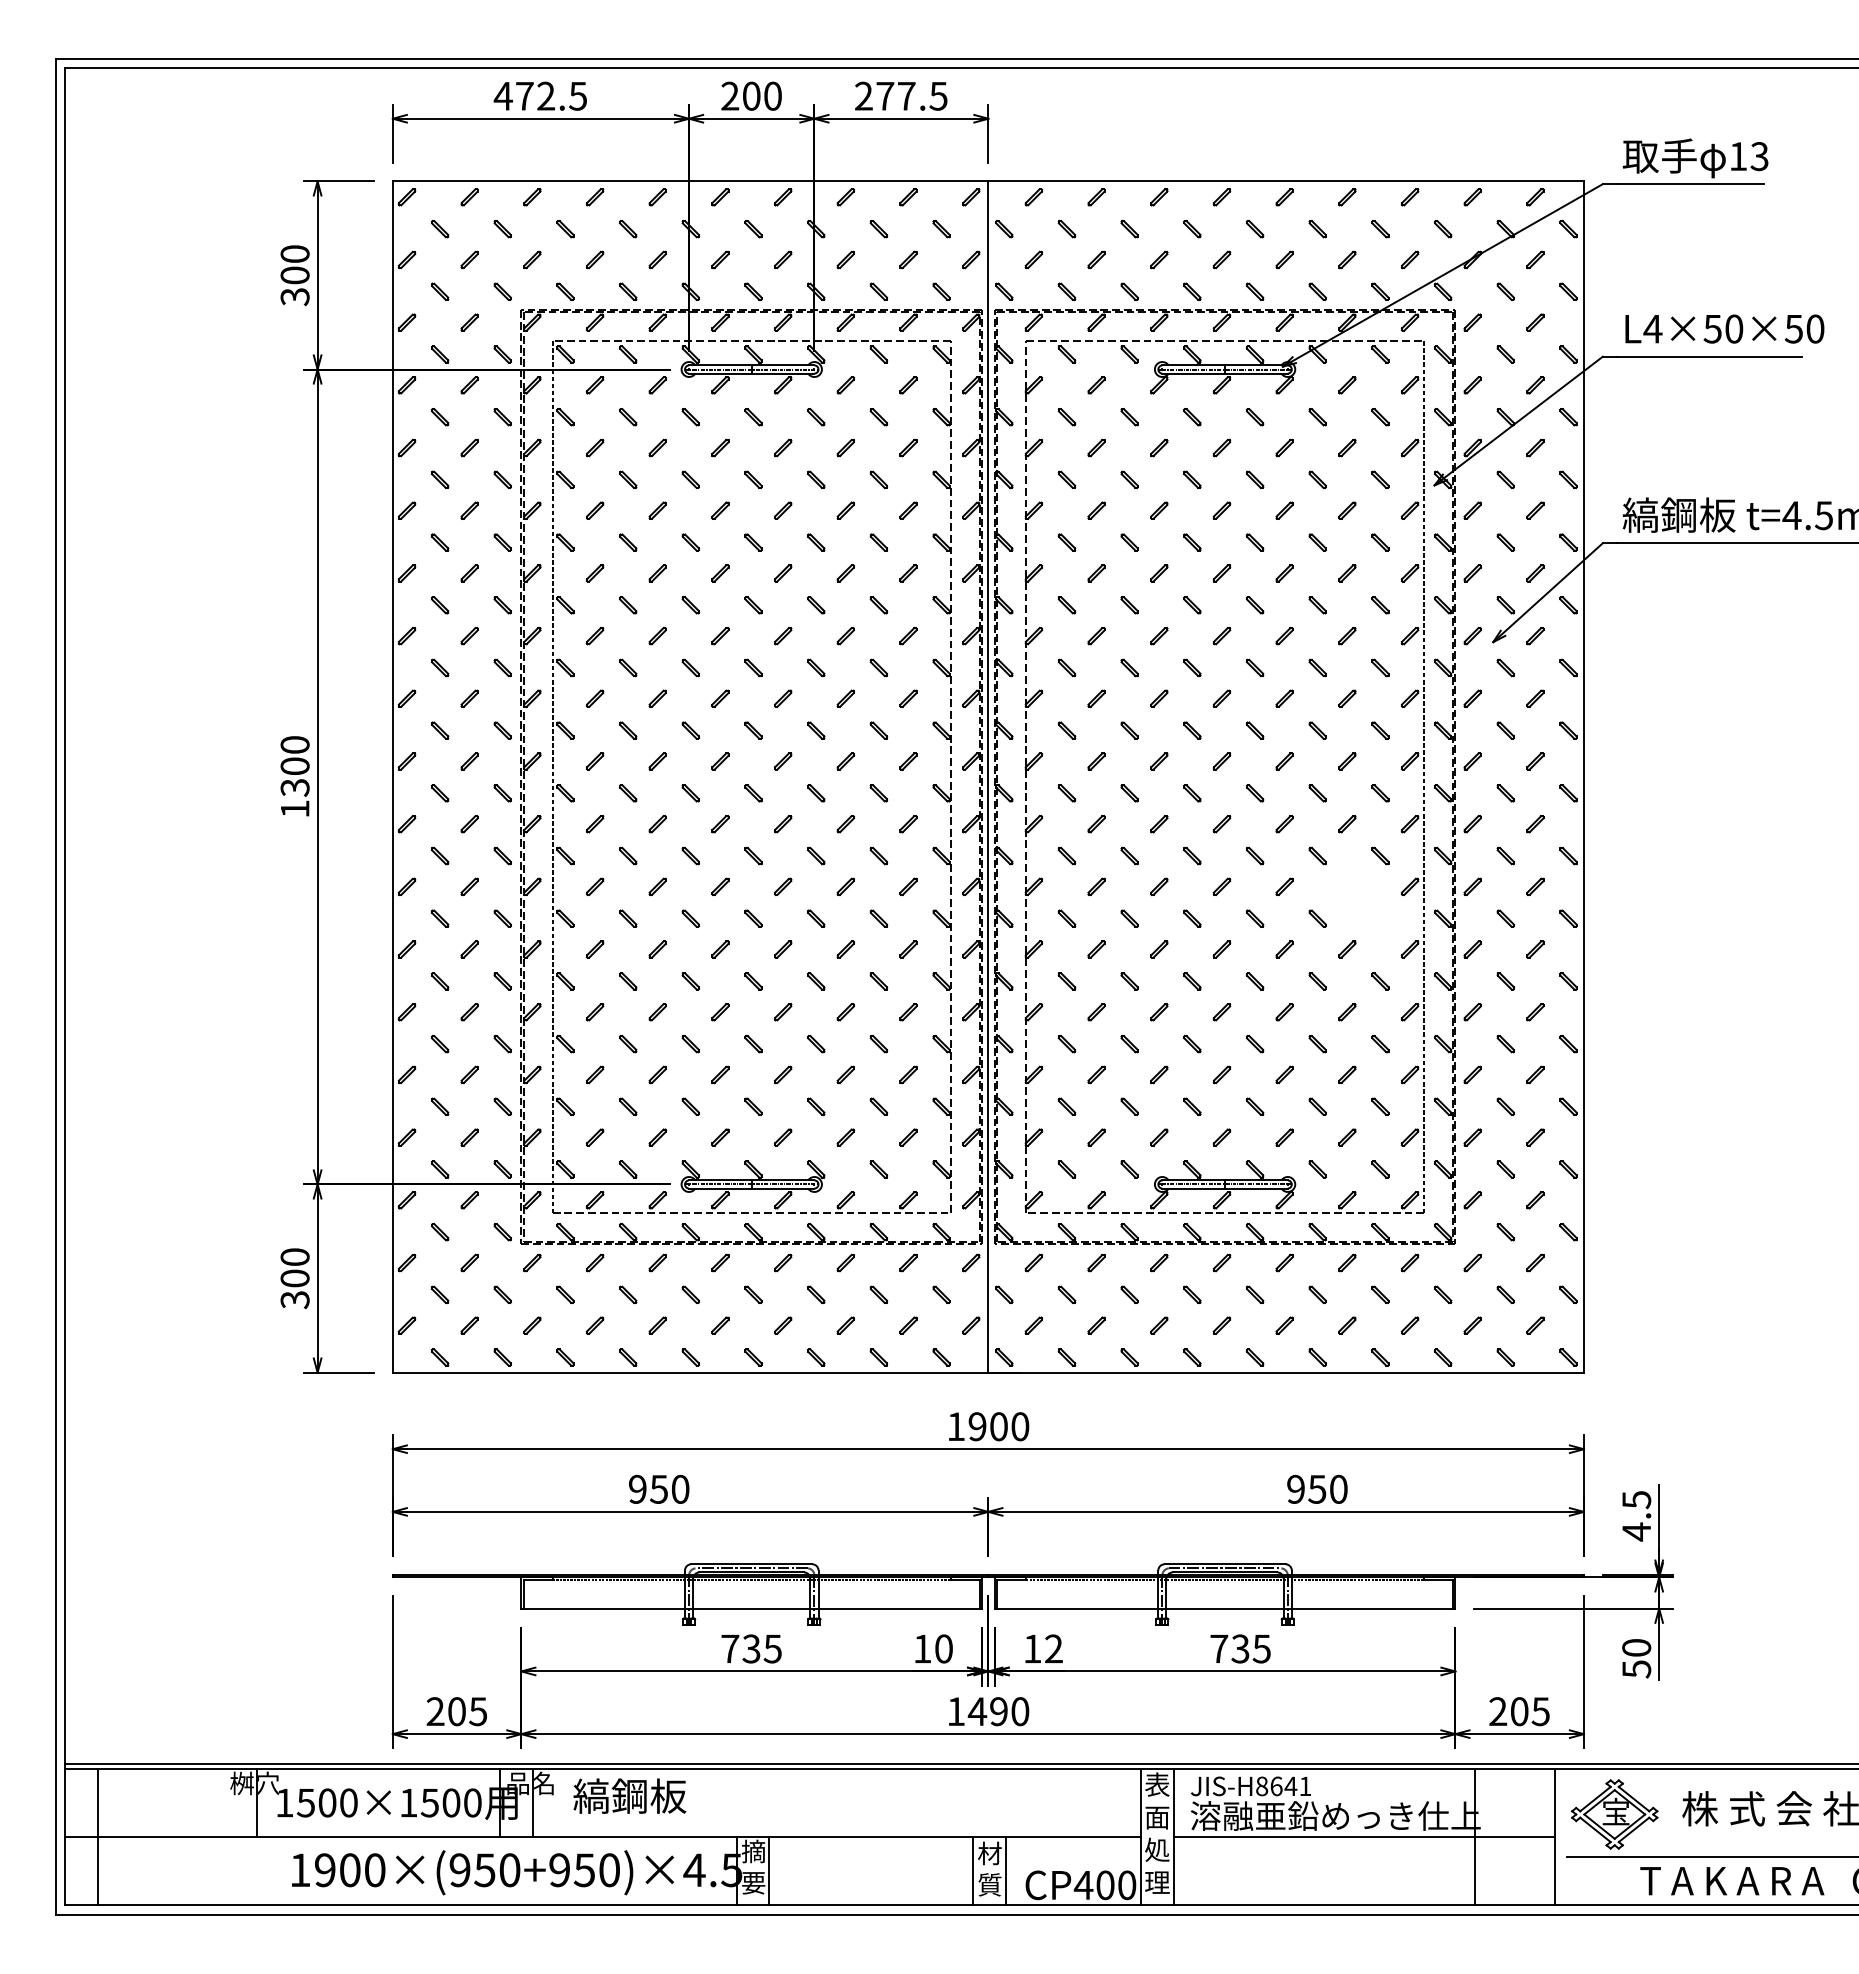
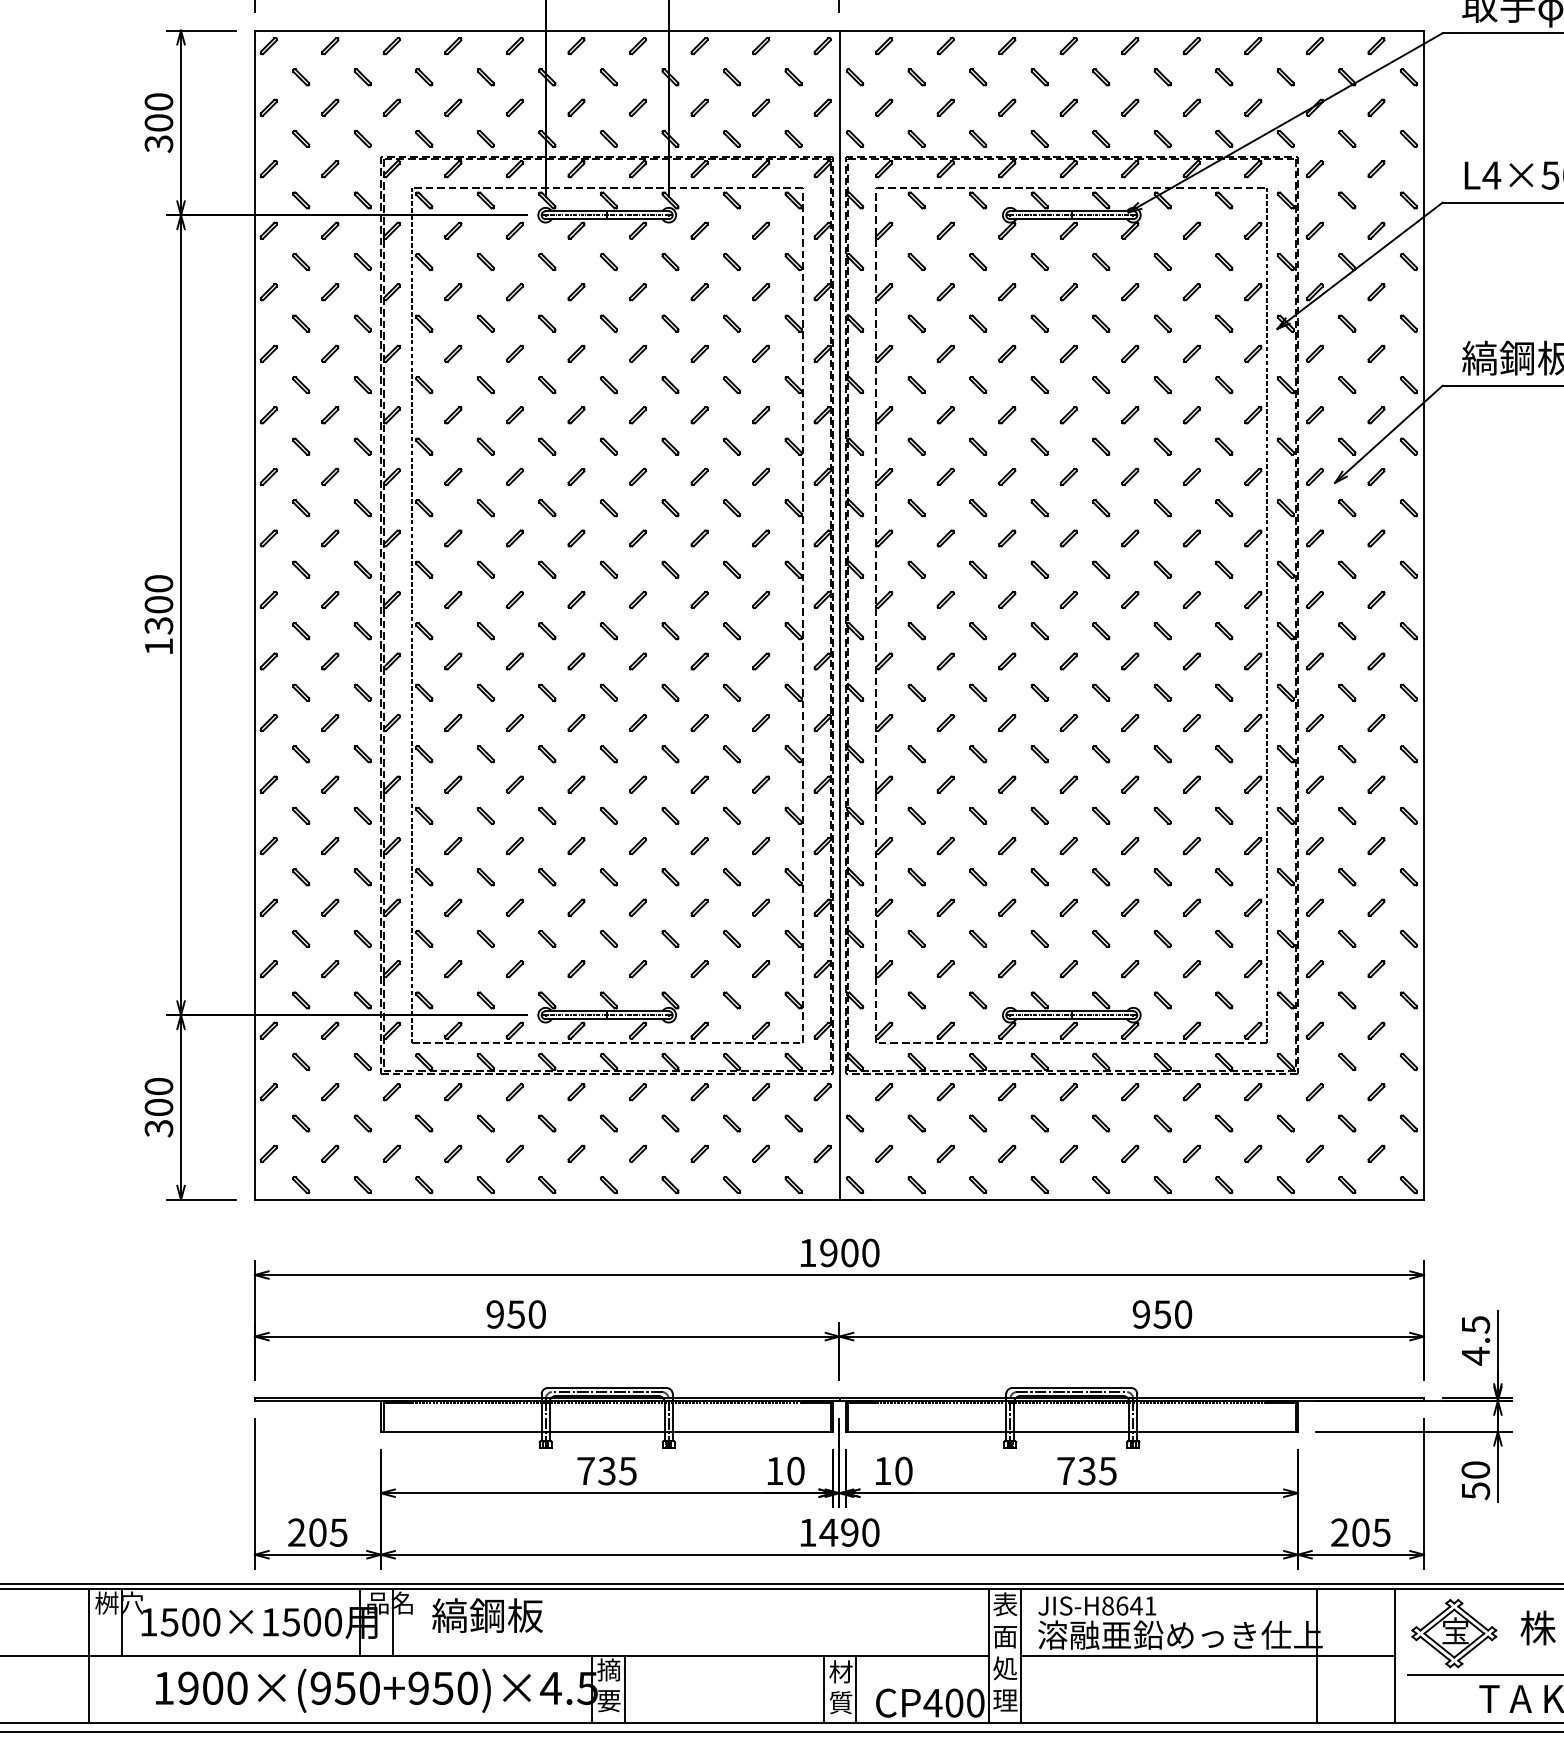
part: (1371, 910) -> (1215, 746), added
text: (1053, 1648) -> (903, 1470), 12 -> 10
line: (224, 1836) -> (89, 1655), added

